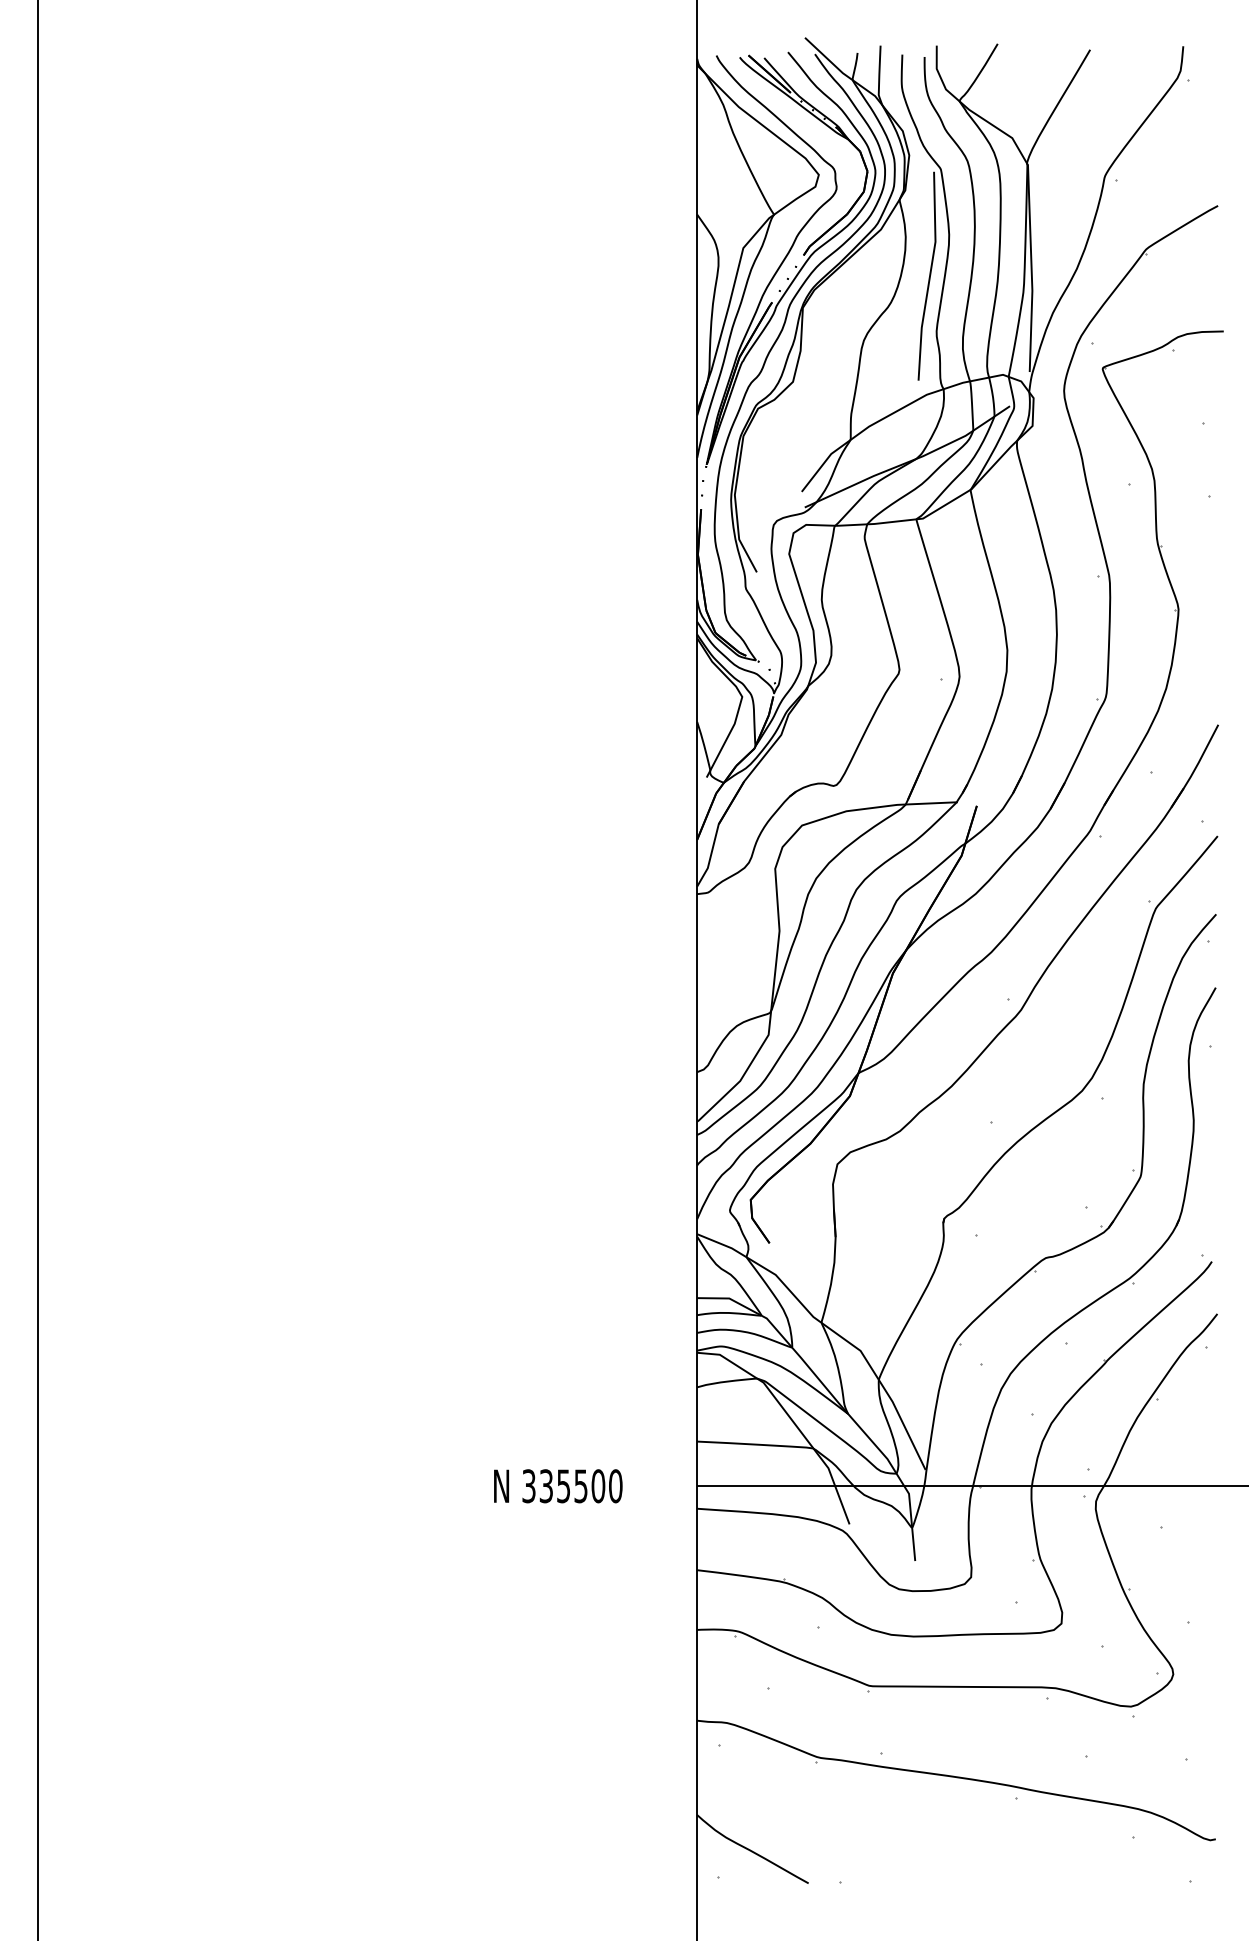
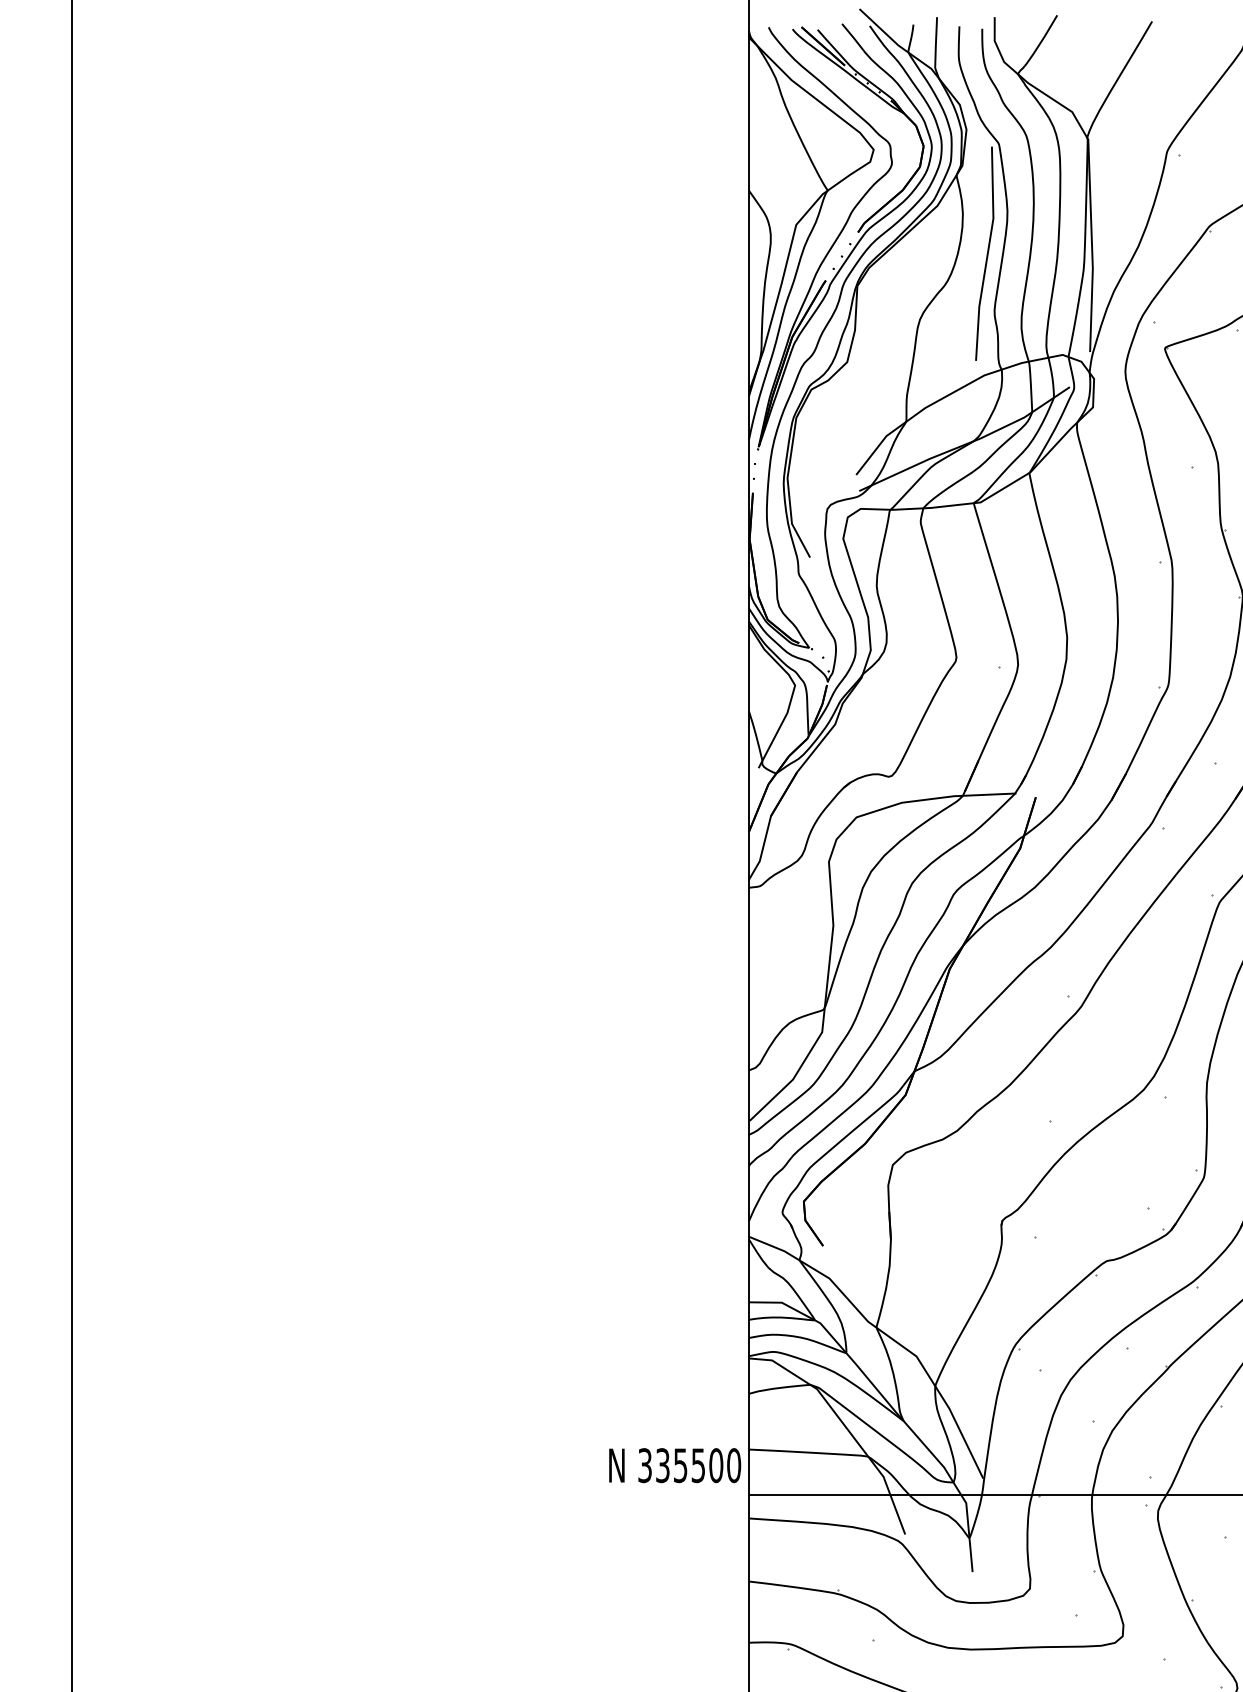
text: (558, 1486) -> (675, 1465), moved

